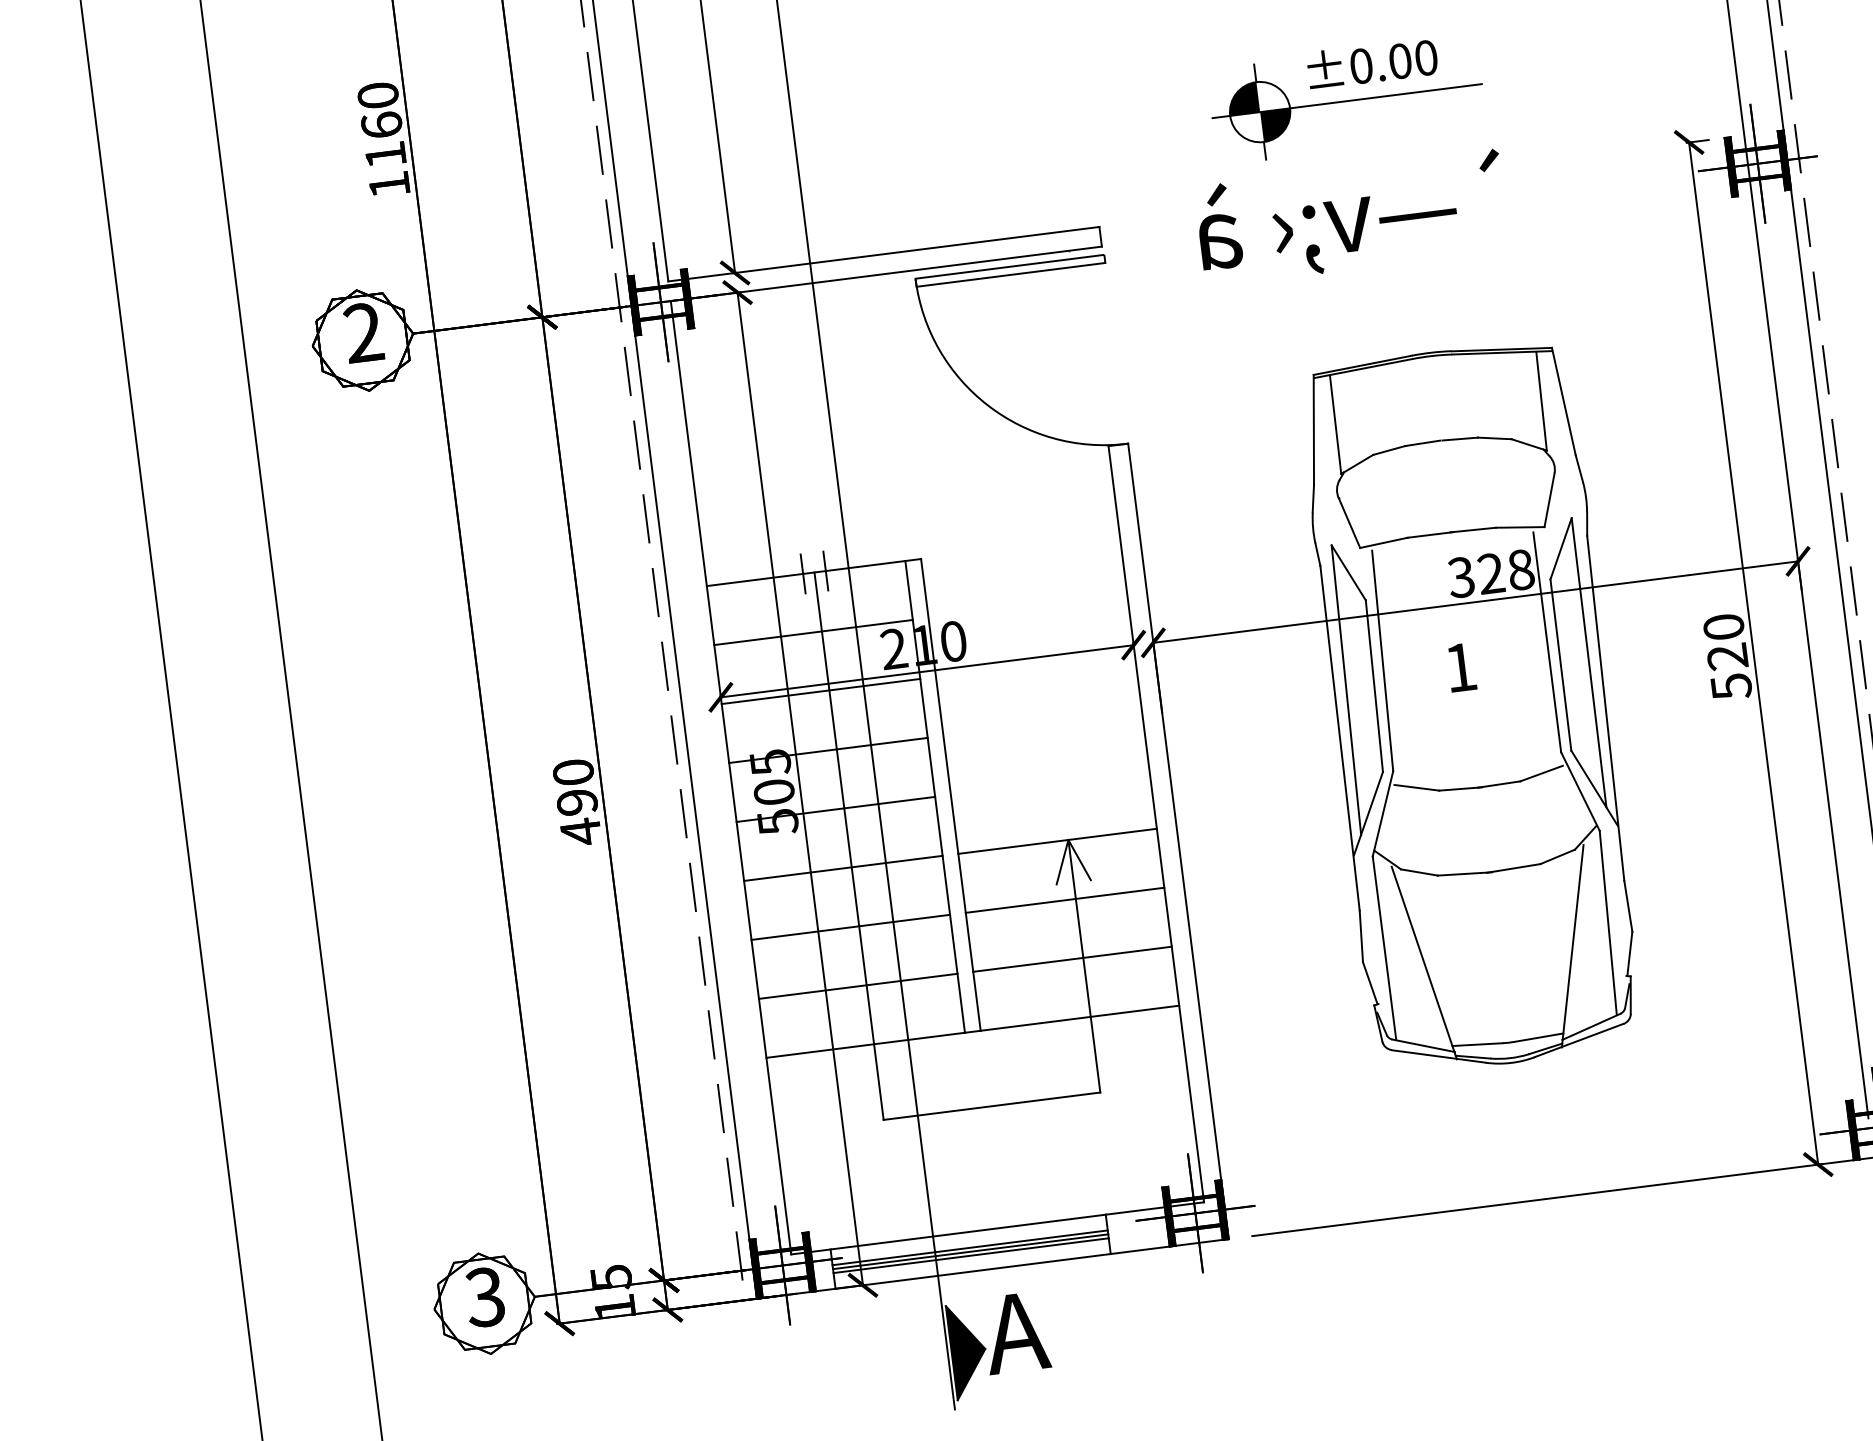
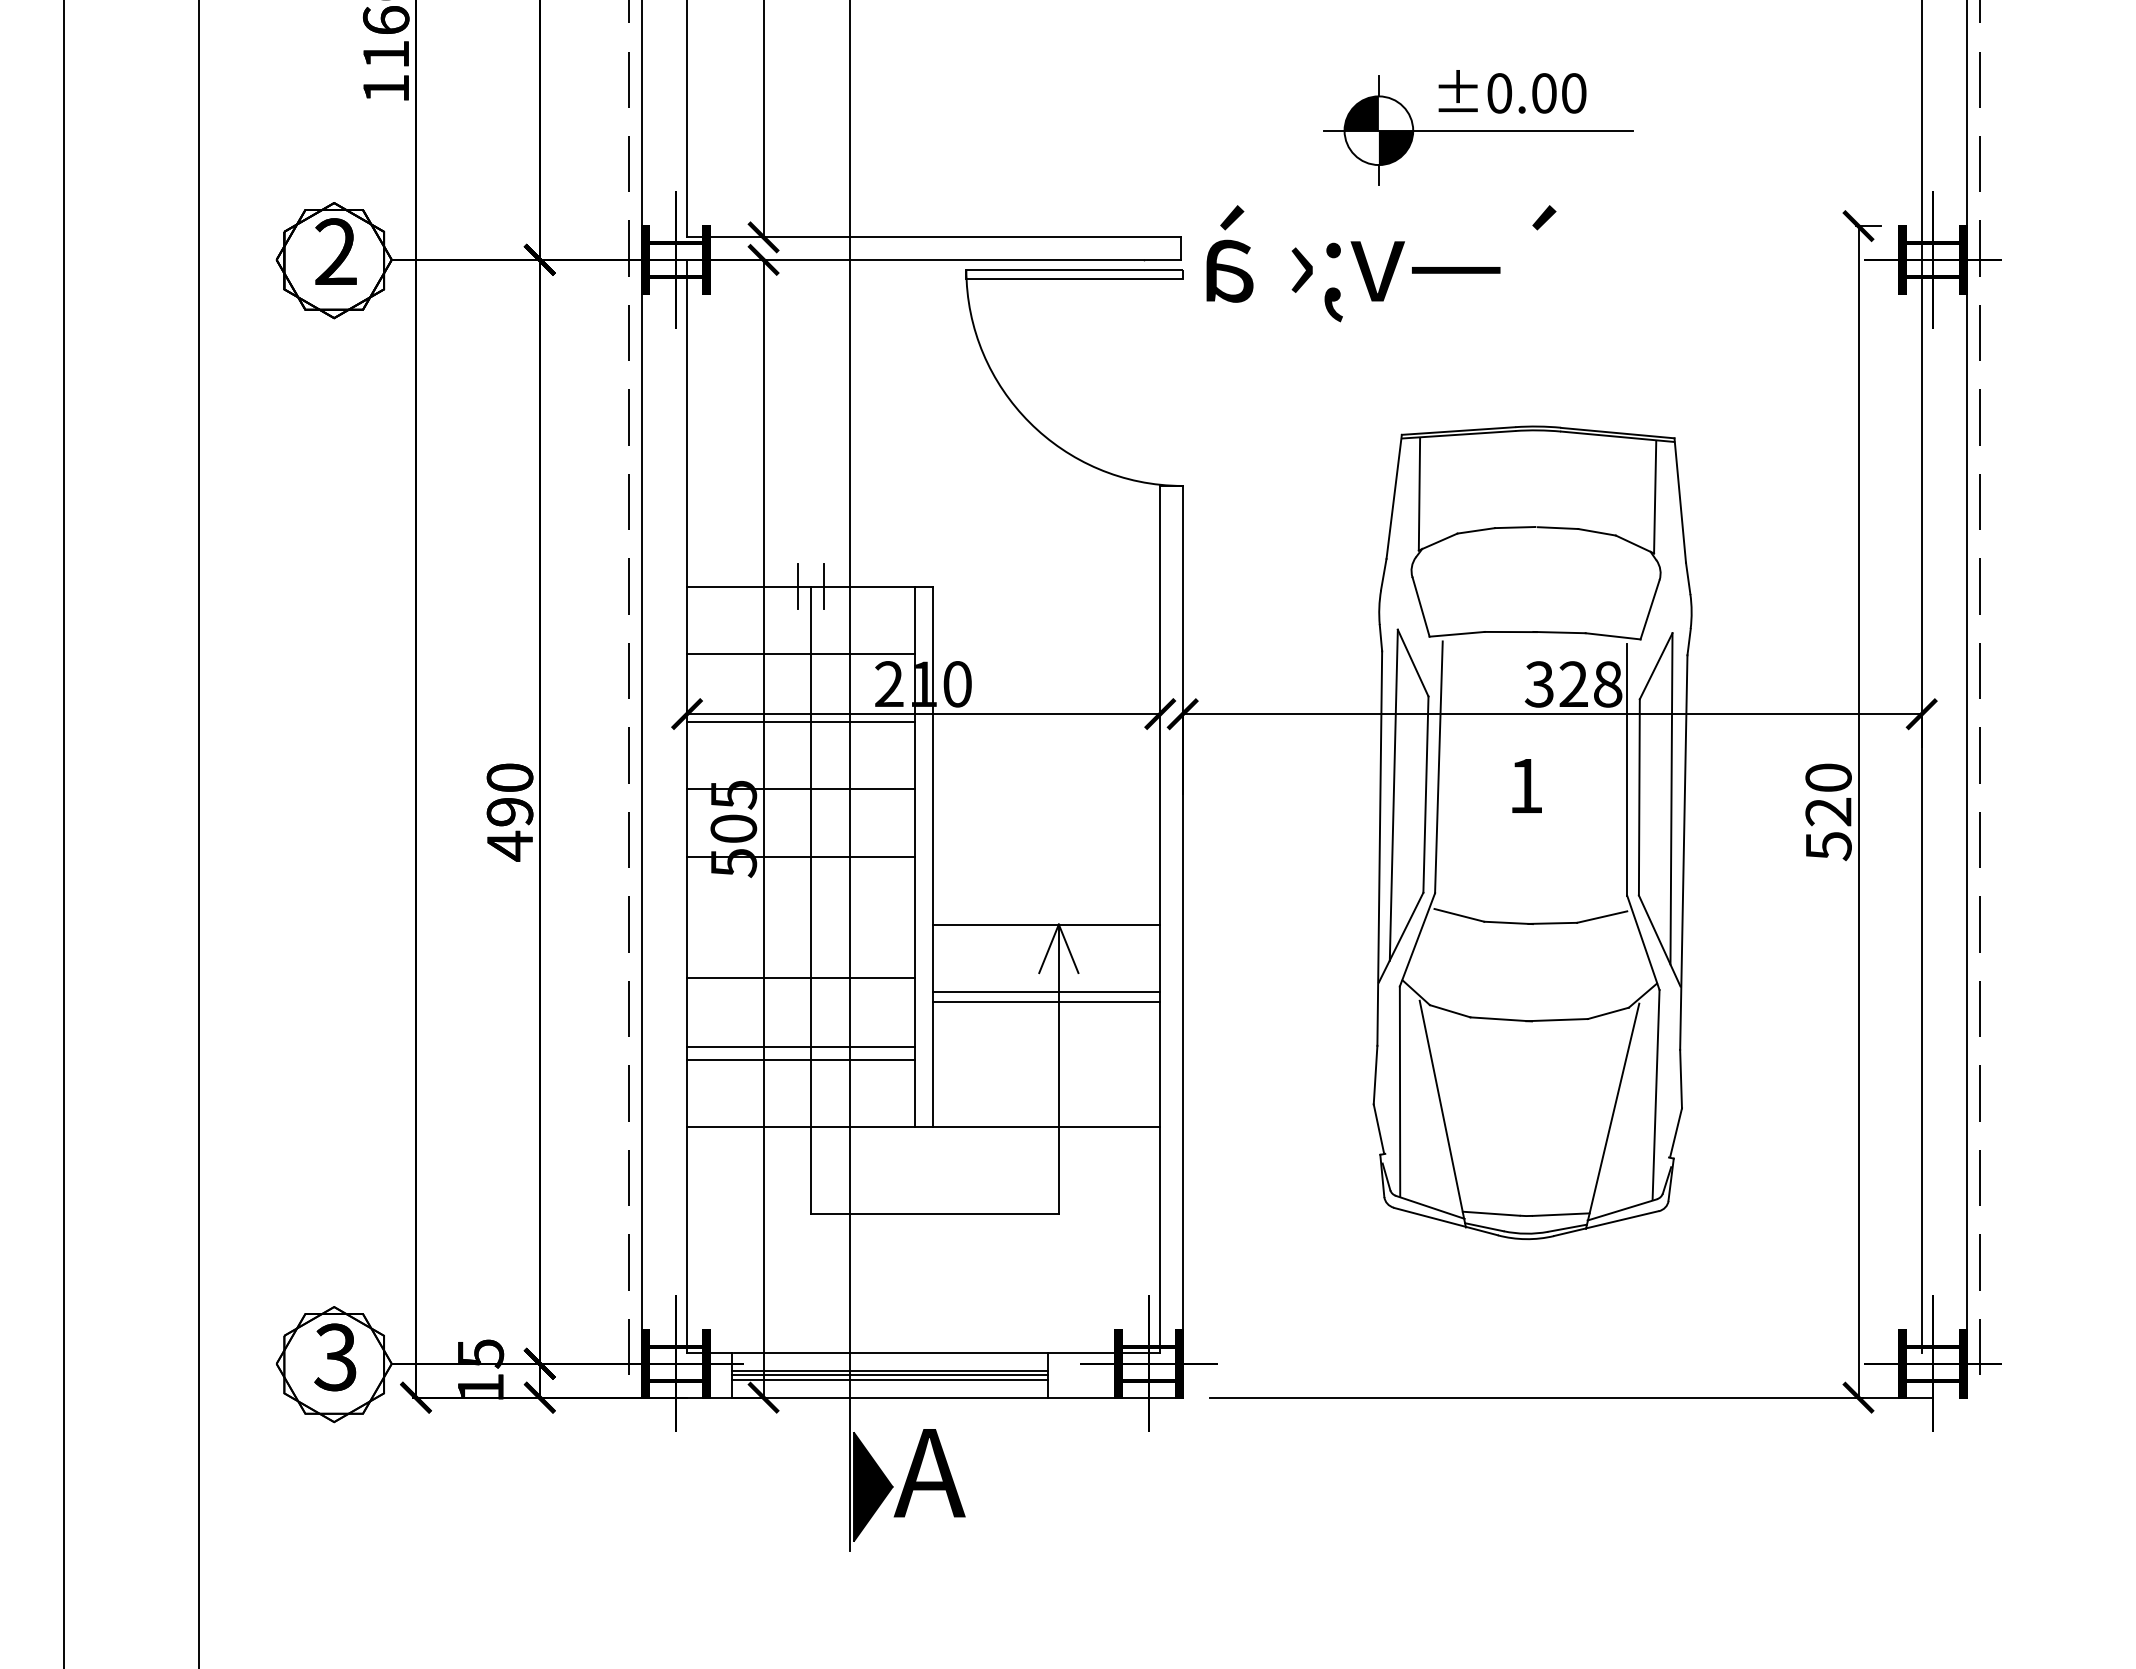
text: (1352, 218) -> (1381, 263), moved
line: (843, 868) -> (800, 977), moved
line: (850, 927) -> (800, 1047), moved
line: (1072, 959) -> (1046, 1001), moved

